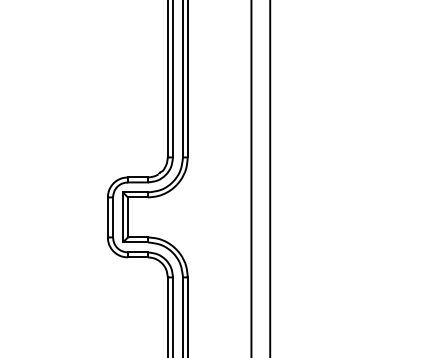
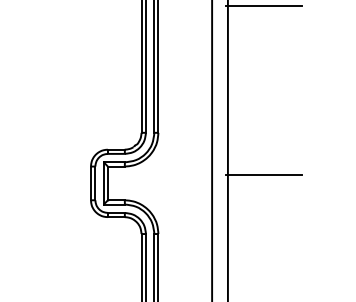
line: (312, 7) -> (263, 6), added
line: (312, 207) -> (263, 175), added

